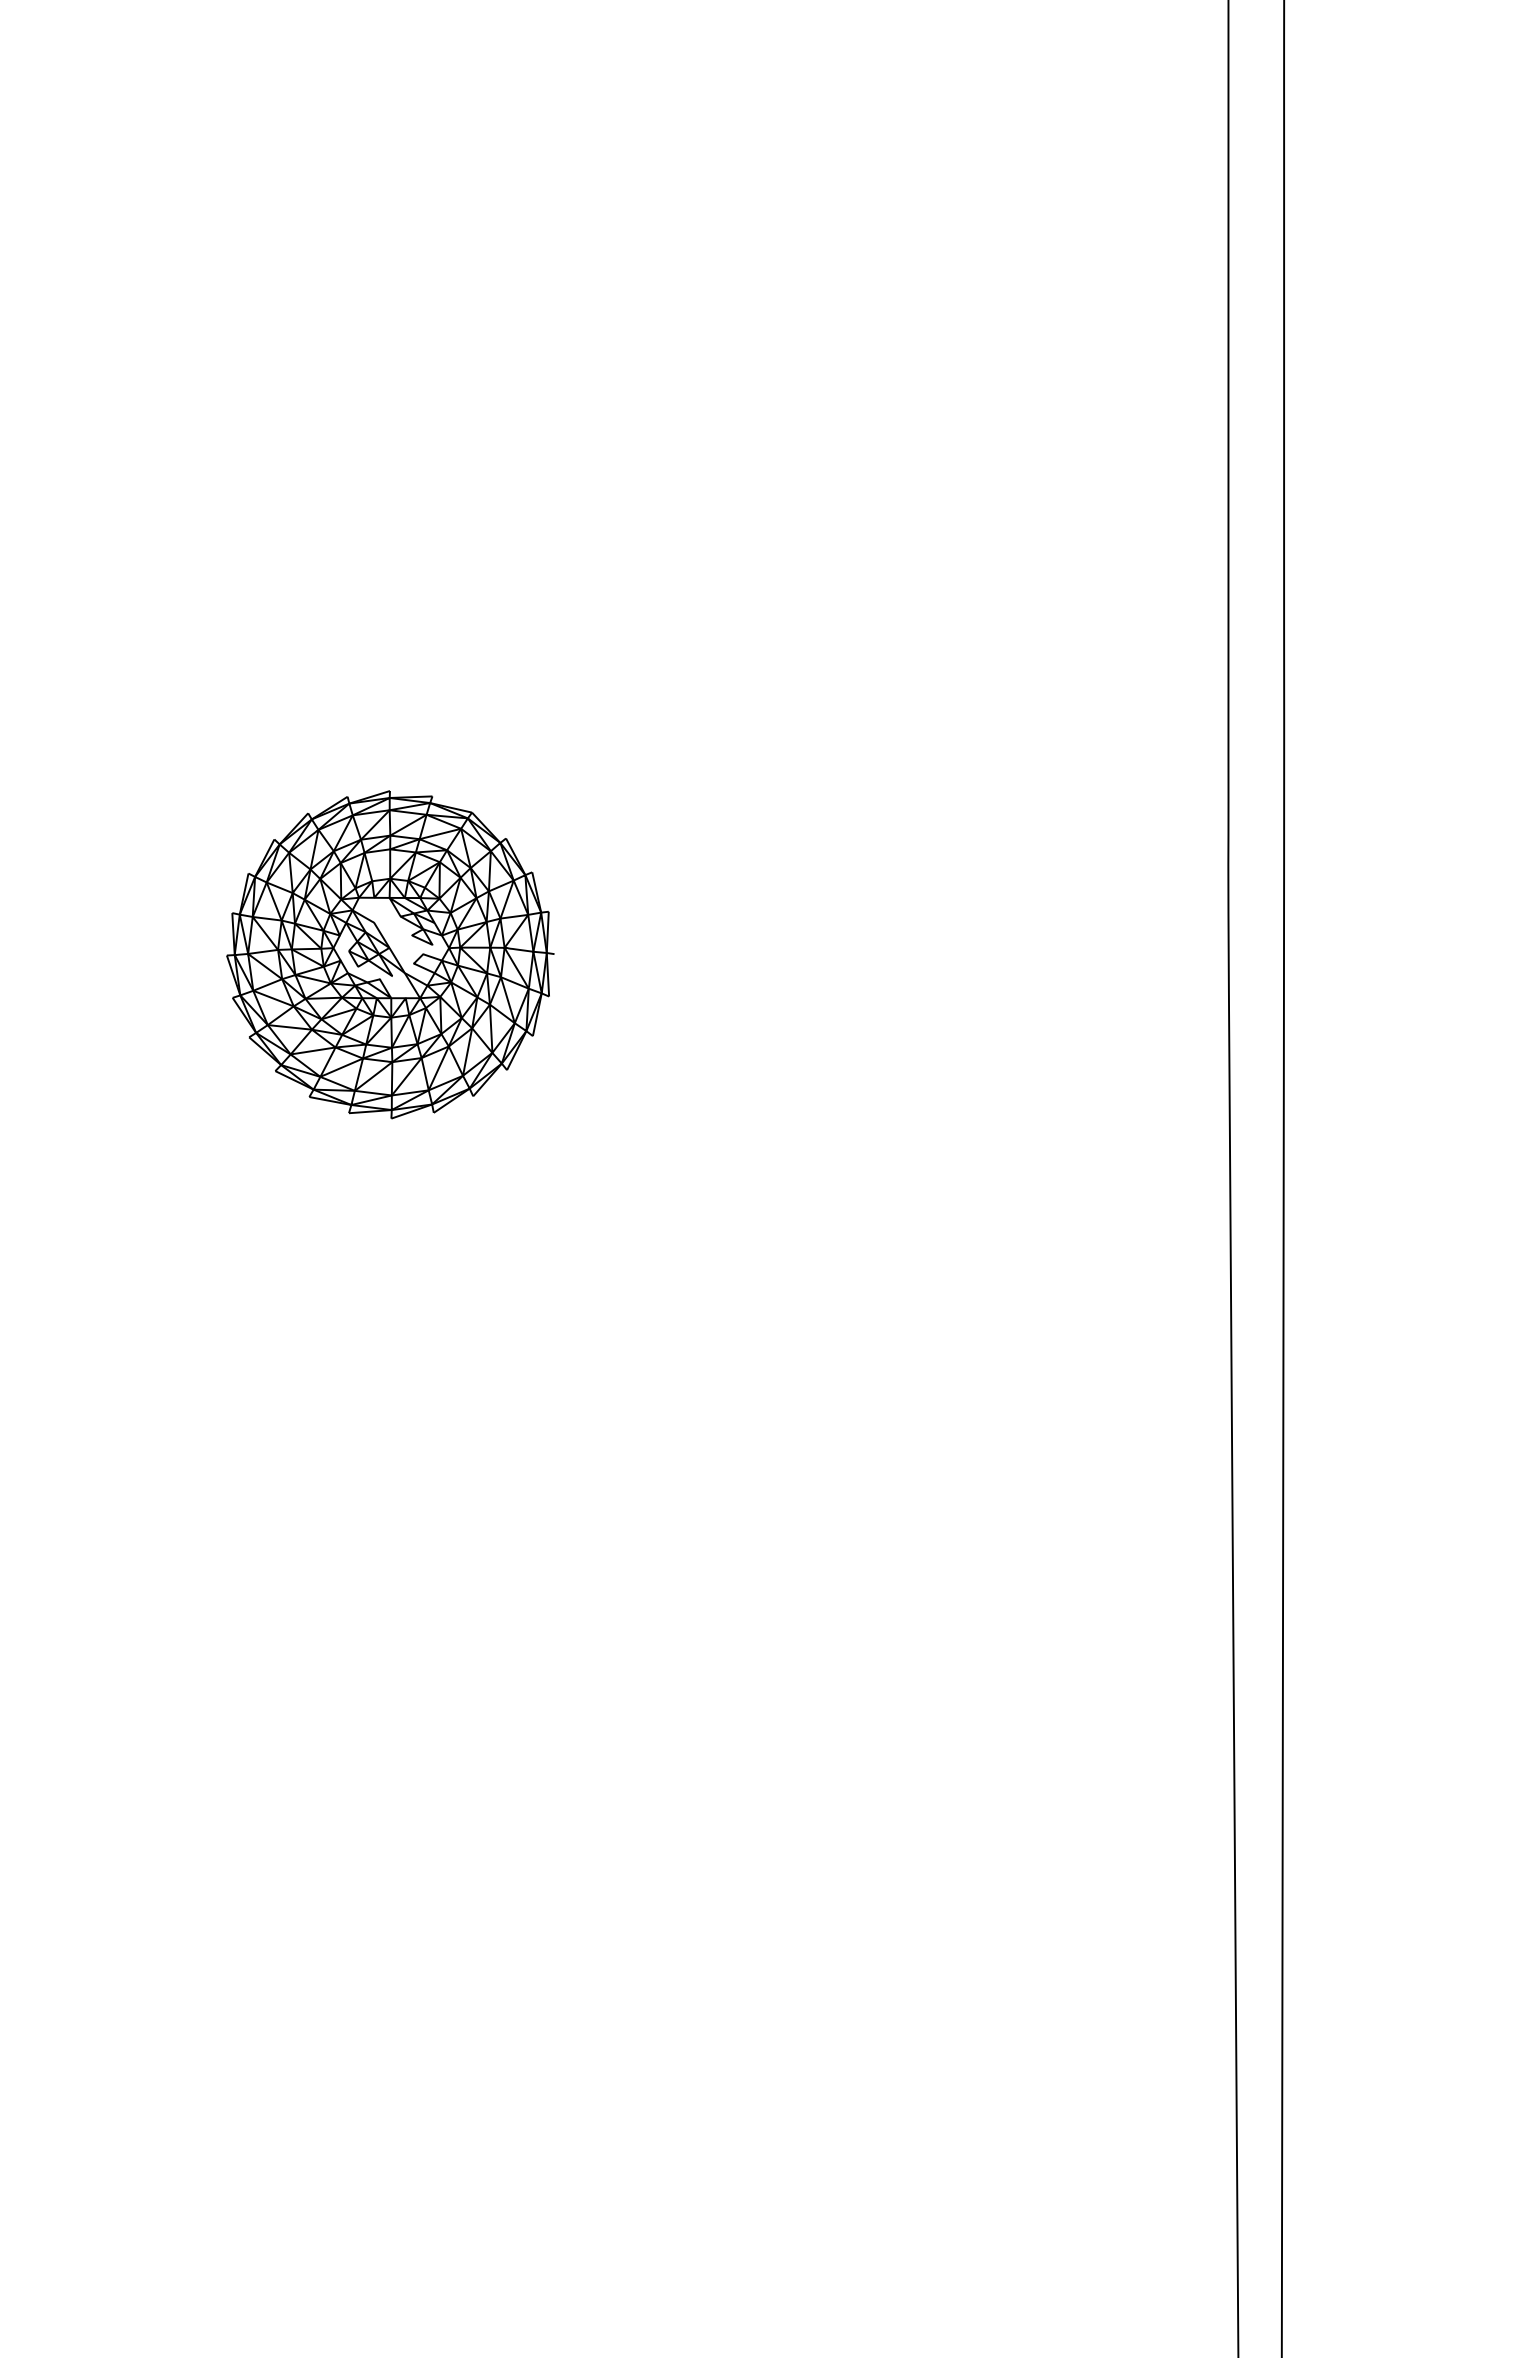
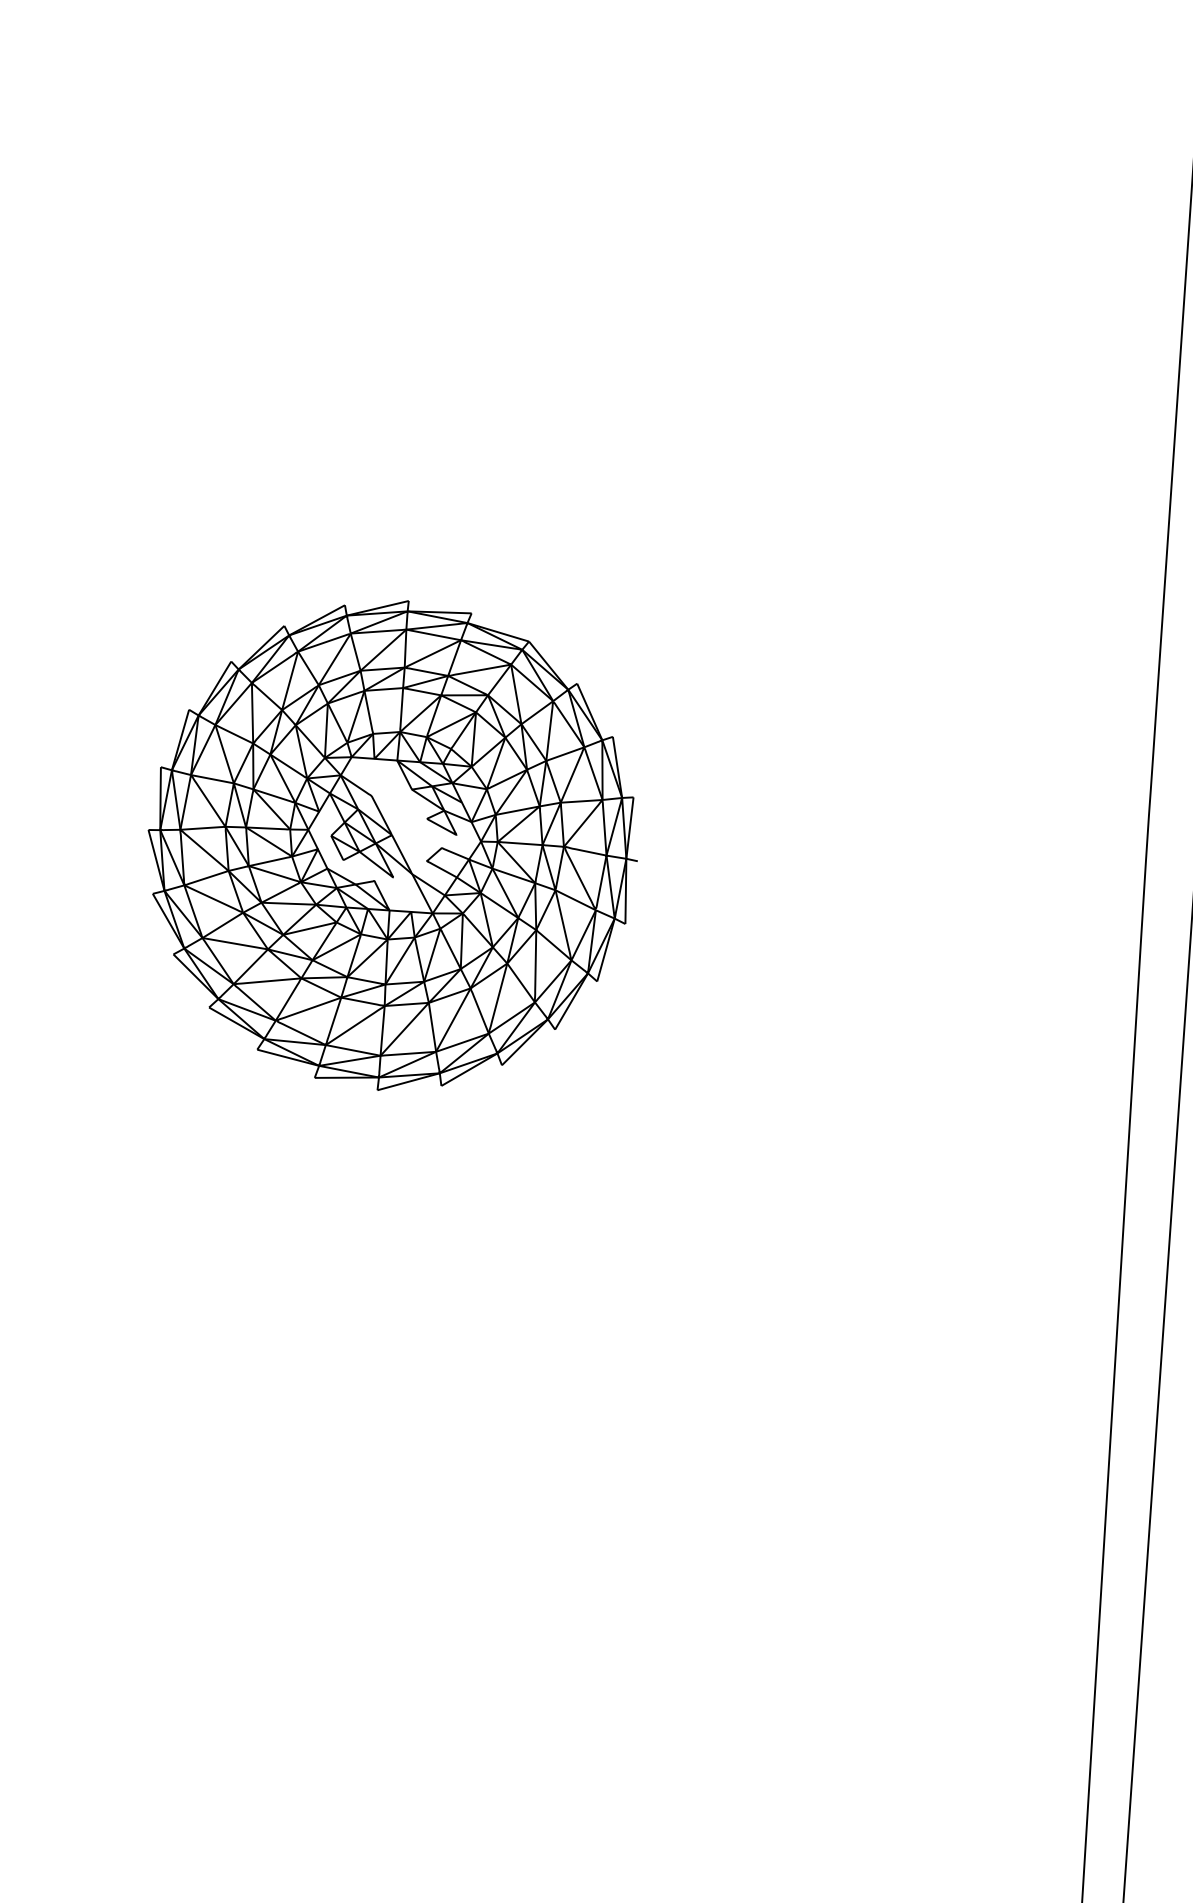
part: (390, 954) -> (392, 845), size x1.67

